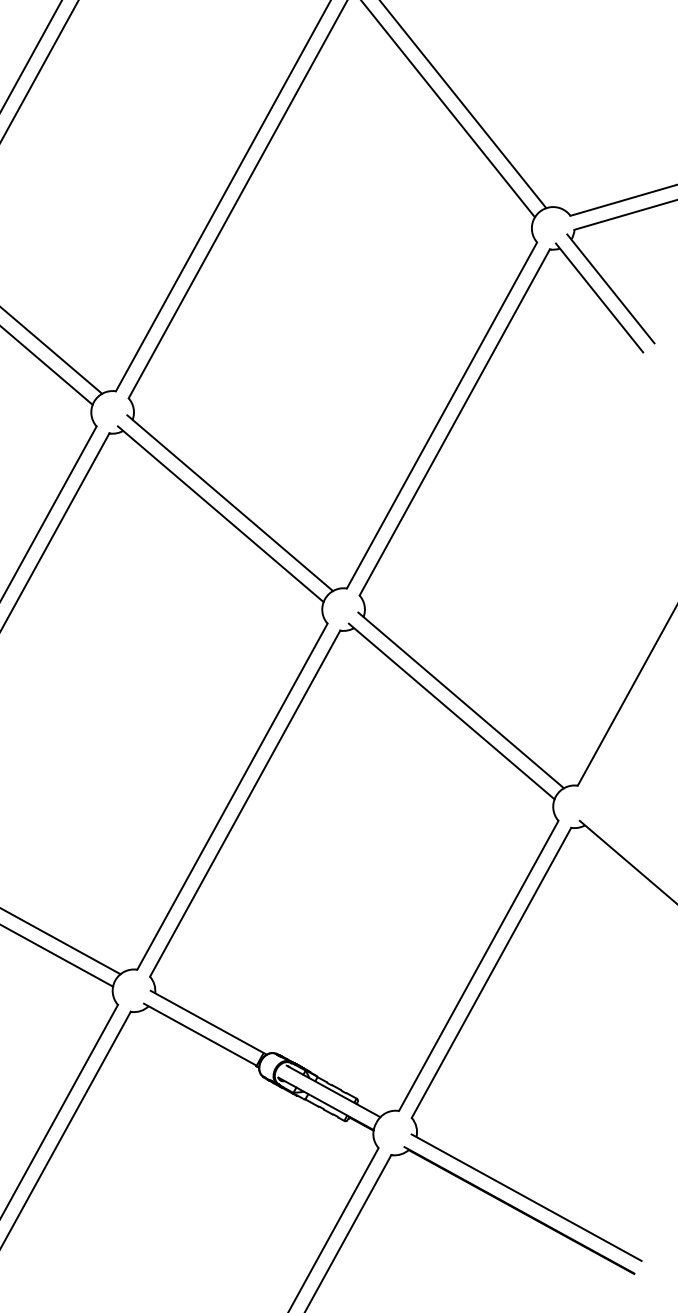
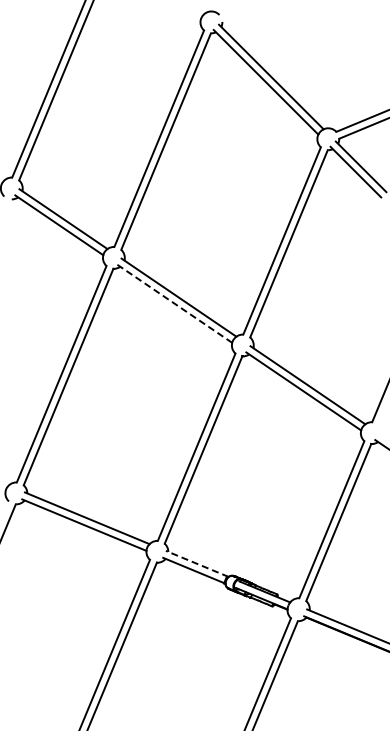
line: (221, 515) -> (175, 304), solid -> dashed
line: (207, 1021) -> (196, 563), solid -> dashed

